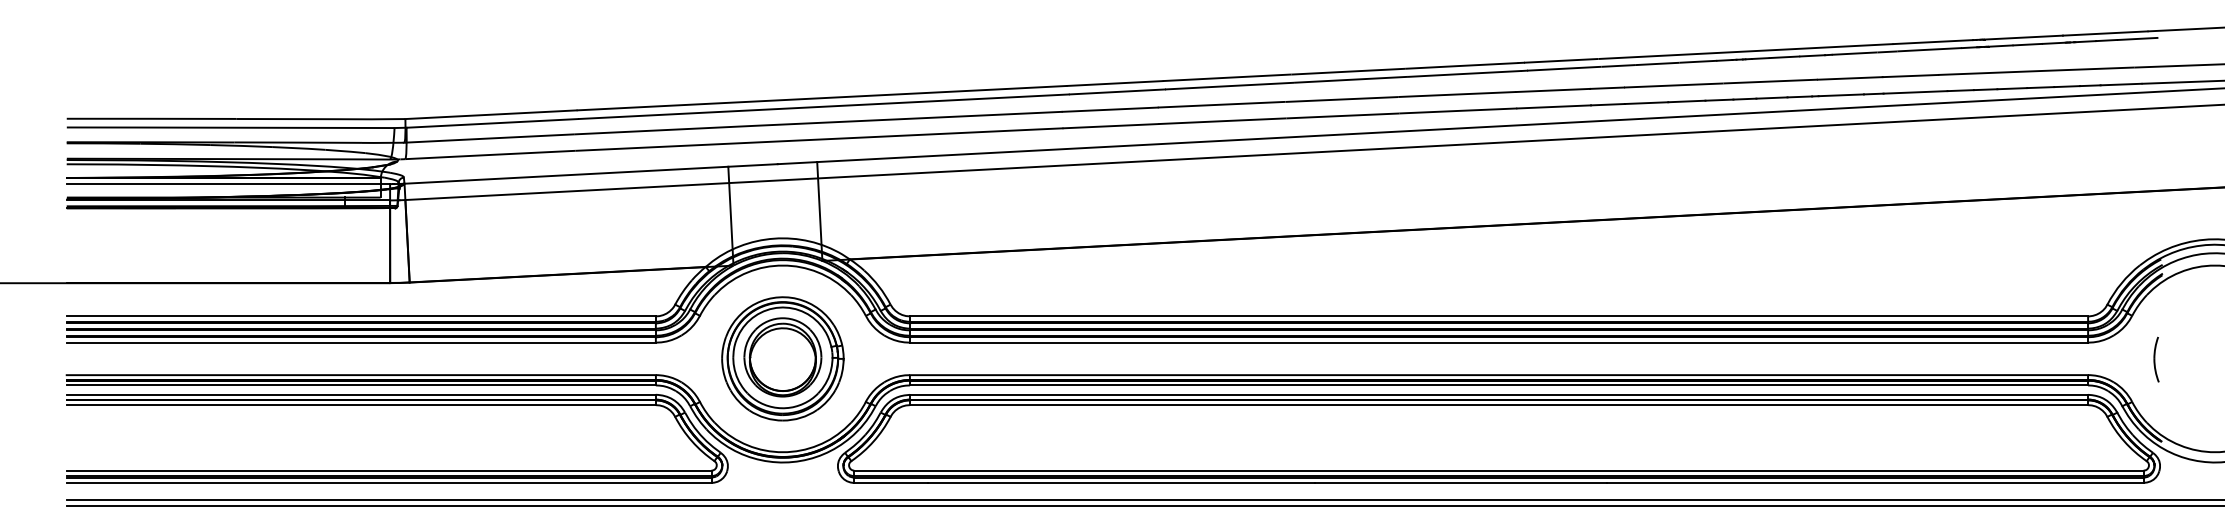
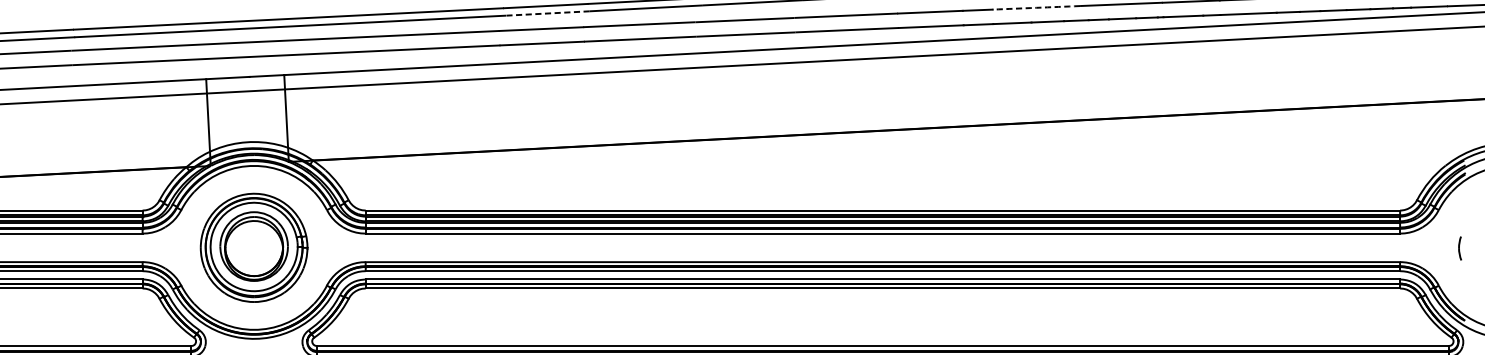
arc: (1673, 85) -> (1036, 7), solid -> dashed
line: (1117, 91) -> (547, 13), solid -> dashed
part: (2156, 359) -> (1460, 248), size x0.6

